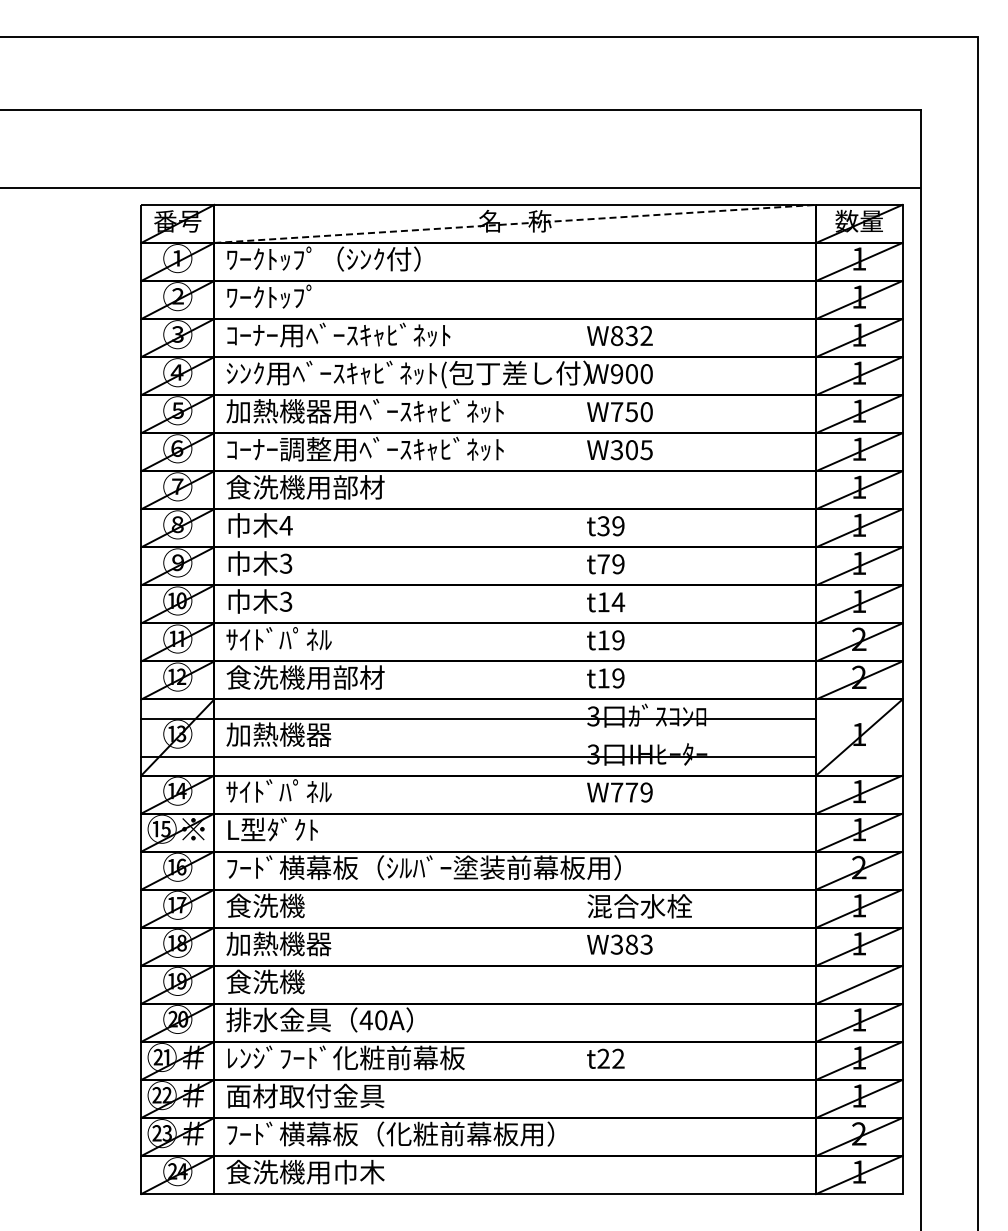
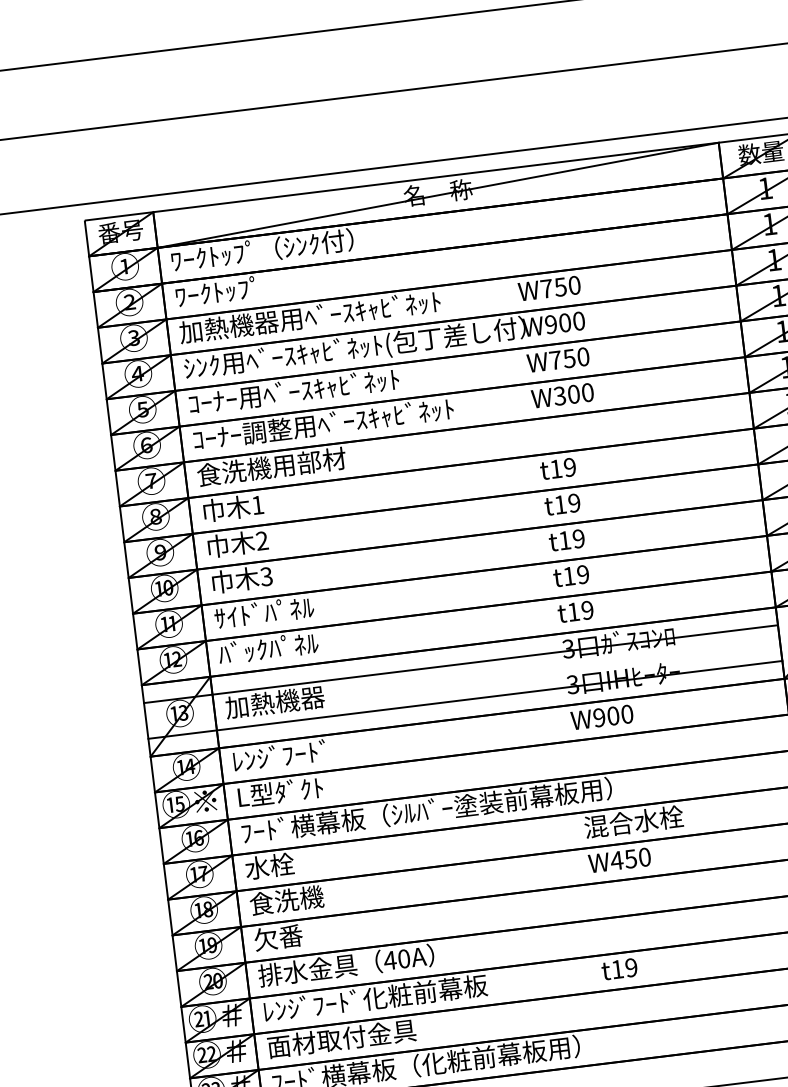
line: (515, 223) -> (438, 194), dashed -> solid
text: (364, 334) -> (309, 316), ｺｰﾅｰ用ﾍﾞｰｽｷｬﾋﾞﾈｯﾄ -> 加熱機器用ﾍﾞｰｽｷｬﾋﾞﾈｯﾄ
text: (631, 336) -> (560, 287), W832 -> W750
text: (364, 410) -> (318, 387), 加熱機器用ﾍﾞｰｽｷｬﾋﾞﾈｯﾄ -> ｺｰﾅｰ用ﾍﾞｰｽｷｬﾋﾞﾈｯﾄ
text: (646, 450) -> (587, 393), W305 -> W300
text: (285, 525) -> (257, 505), 4 -> 1
text: (603, 526) -> (556, 469), t39 -> t19
text: (285, 563) -> (261, 540), 3 -> 2
text: (603, 563) -> (560, 504), t79 -> t19
text: (618, 602) -> (578, 539), t14 -> t19
text: (305, 677) -> (293, 645), 食洗機用部材 -> ﾊﾞｯｸﾊﾟﾈﾙ
text: (278, 790) -> (281, 754), ｻｲﾄﾞﾊﾟﾈﾙ -> ﾚﾝｼﾞﾌｰﾄﾞ
text: (631, 792) -> (613, 716), W779 -> W900
text: (265, 905) -> (282, 864), 食洗機 -> 水栓
text: (278, 943) -> (298, 898), 加熱機器 -> 食洗機
text: (631, 944) -> (630, 858), W383 -> W450
text: (265, 981) -> (290, 935), 食洗機 -> 欠番
text: (610, 1058) -> (623, 968), t22 -> t19

